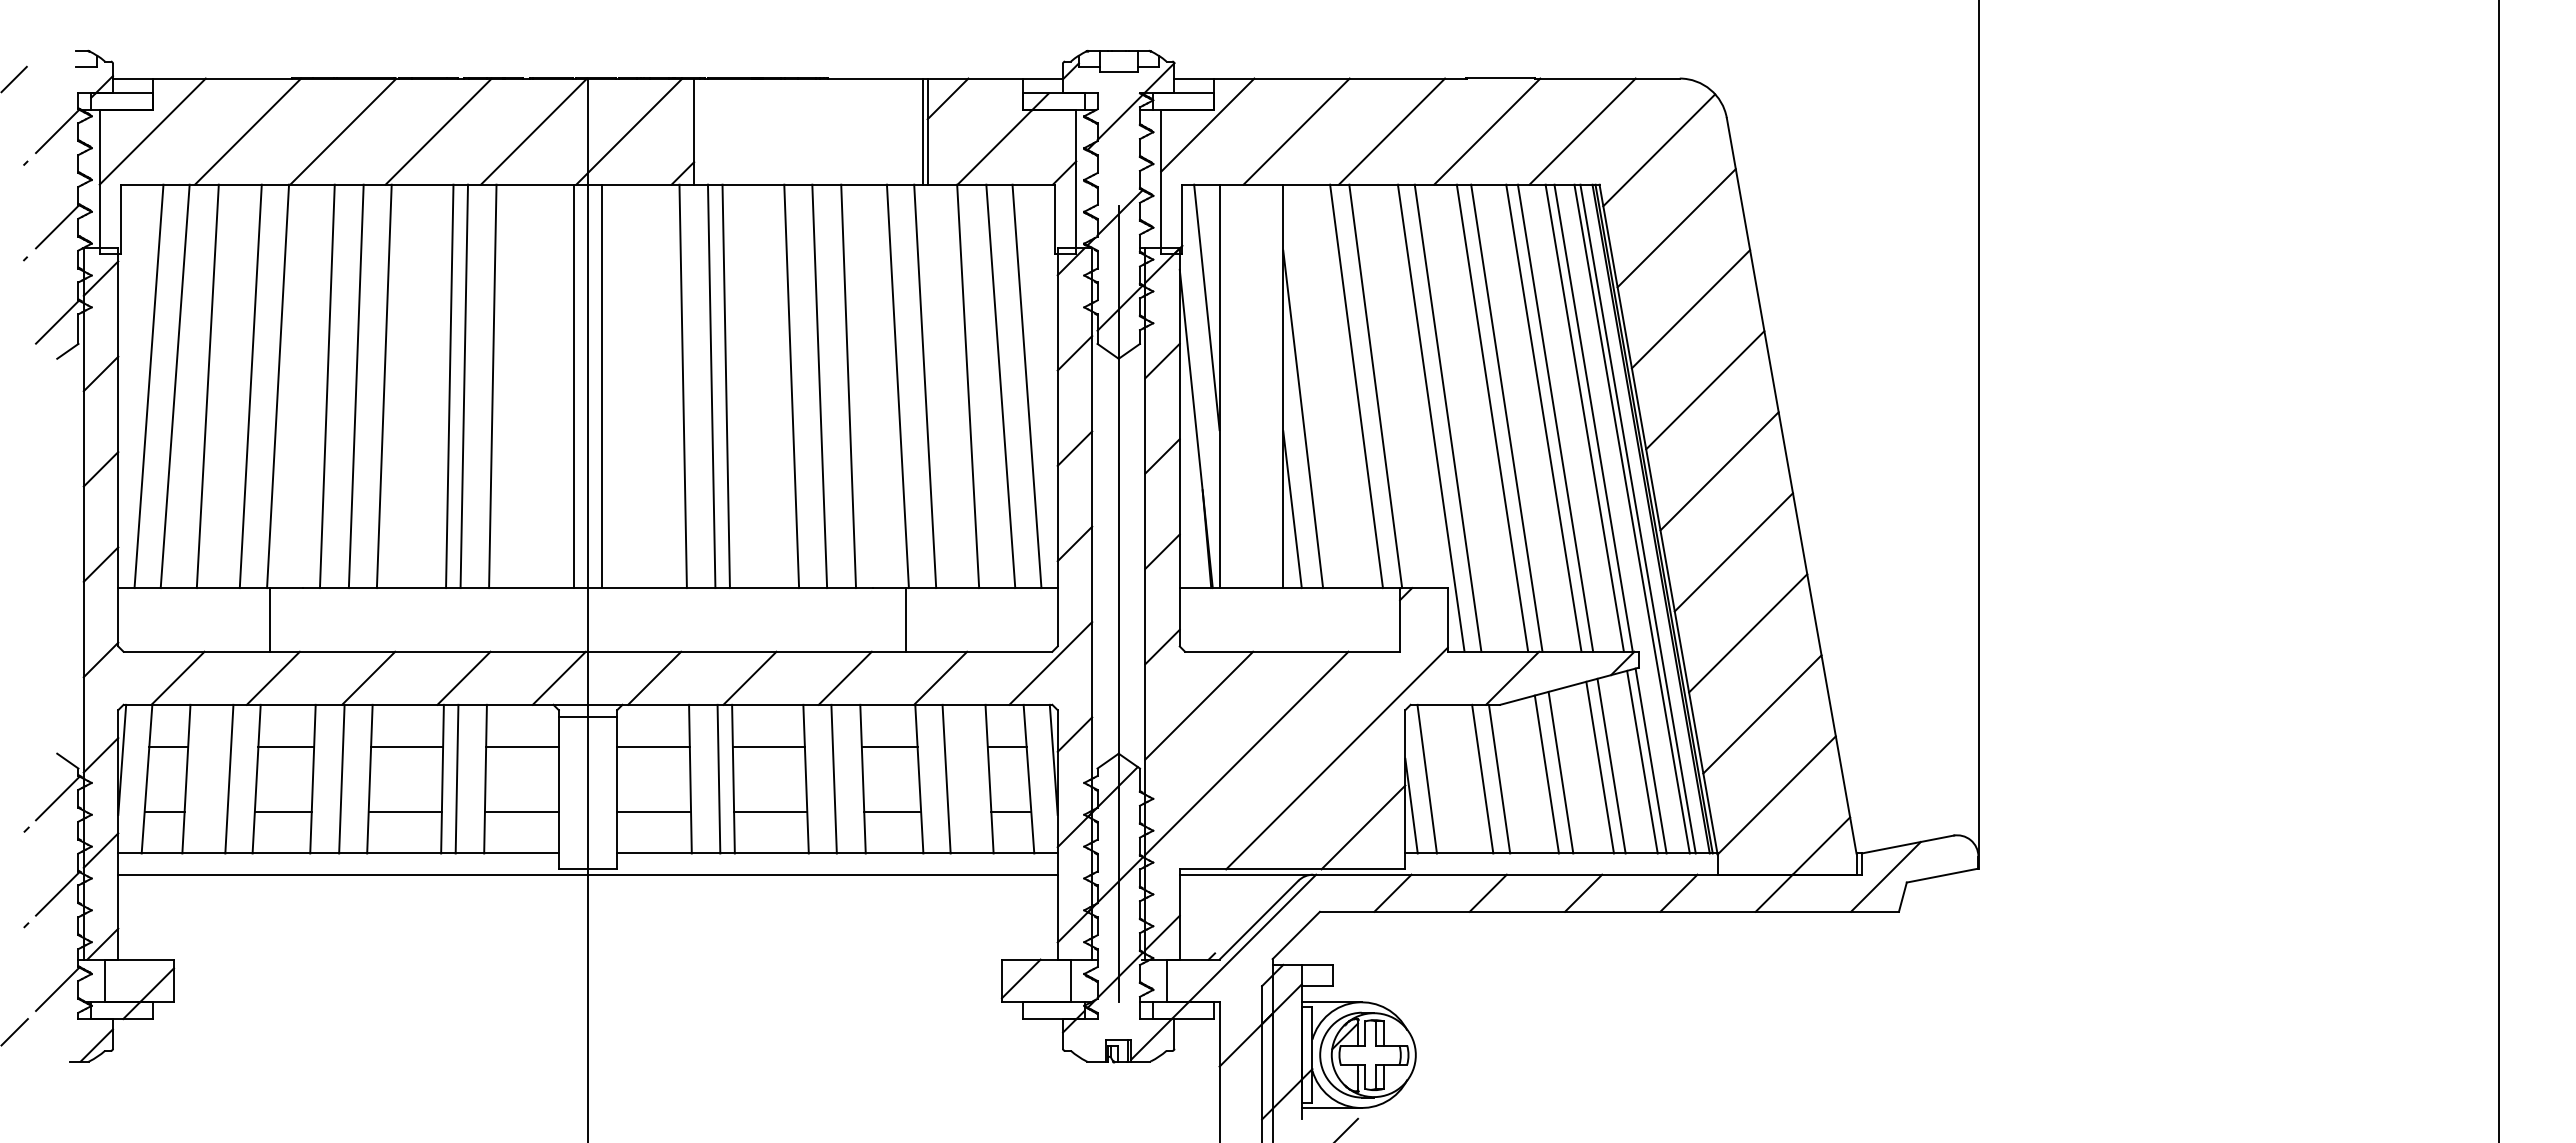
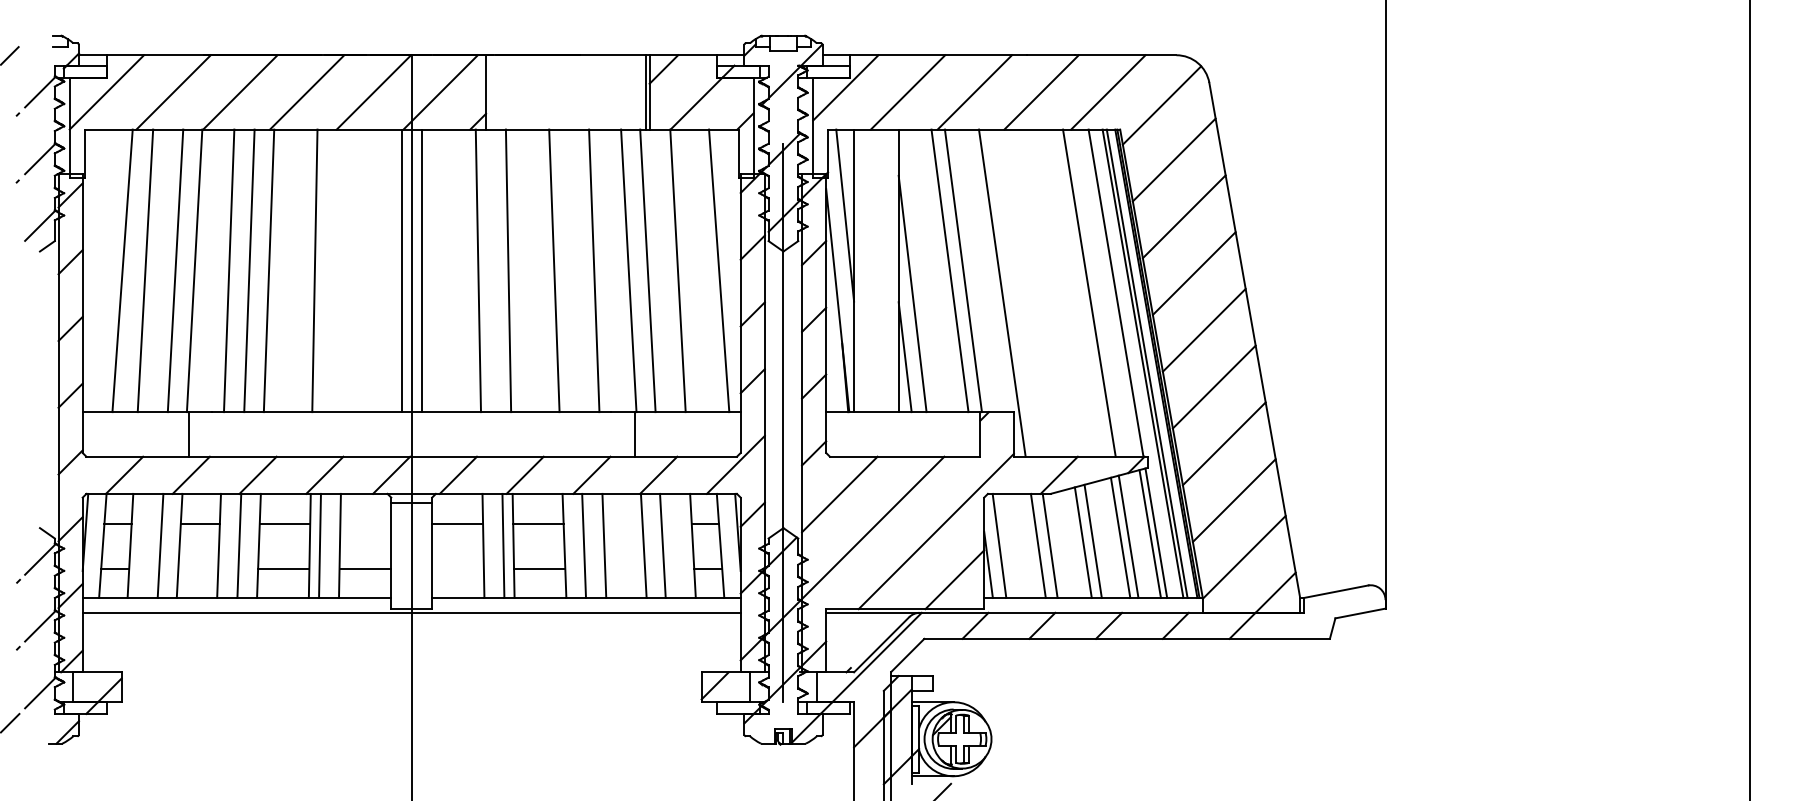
line: (148, 386) -> (103, 270), removed
line: (464, 386) -> (325, 270), removed
line: (492, 386) -> (344, 270), removed
line: (711, 386) -> (498, 270), removed
line: (819, 386) -> (573, 270), removed
line: (1000, 386) -> (700, 270), removed
line: (1447, 417) -> (1013, 292), removed
line: (1492, 417) -> (1045, 292), removed
line: (1506, 417) -> (1055, 292), removed
line: (1543, 417) -> (1080, 292), removed
line: (1584, 417) -> (1109, 292), removed
line: (522, 747) -> (365, 523), removed
line: (889, 747) -> (622, 523), removed
line: (282, 812) -> (197, 569), removed
line: (654, 812) -> (458, 569), removed
line: (892, 812) -> (624, 569), removed
line: (1885, 876) -> (1320, 614), removed

